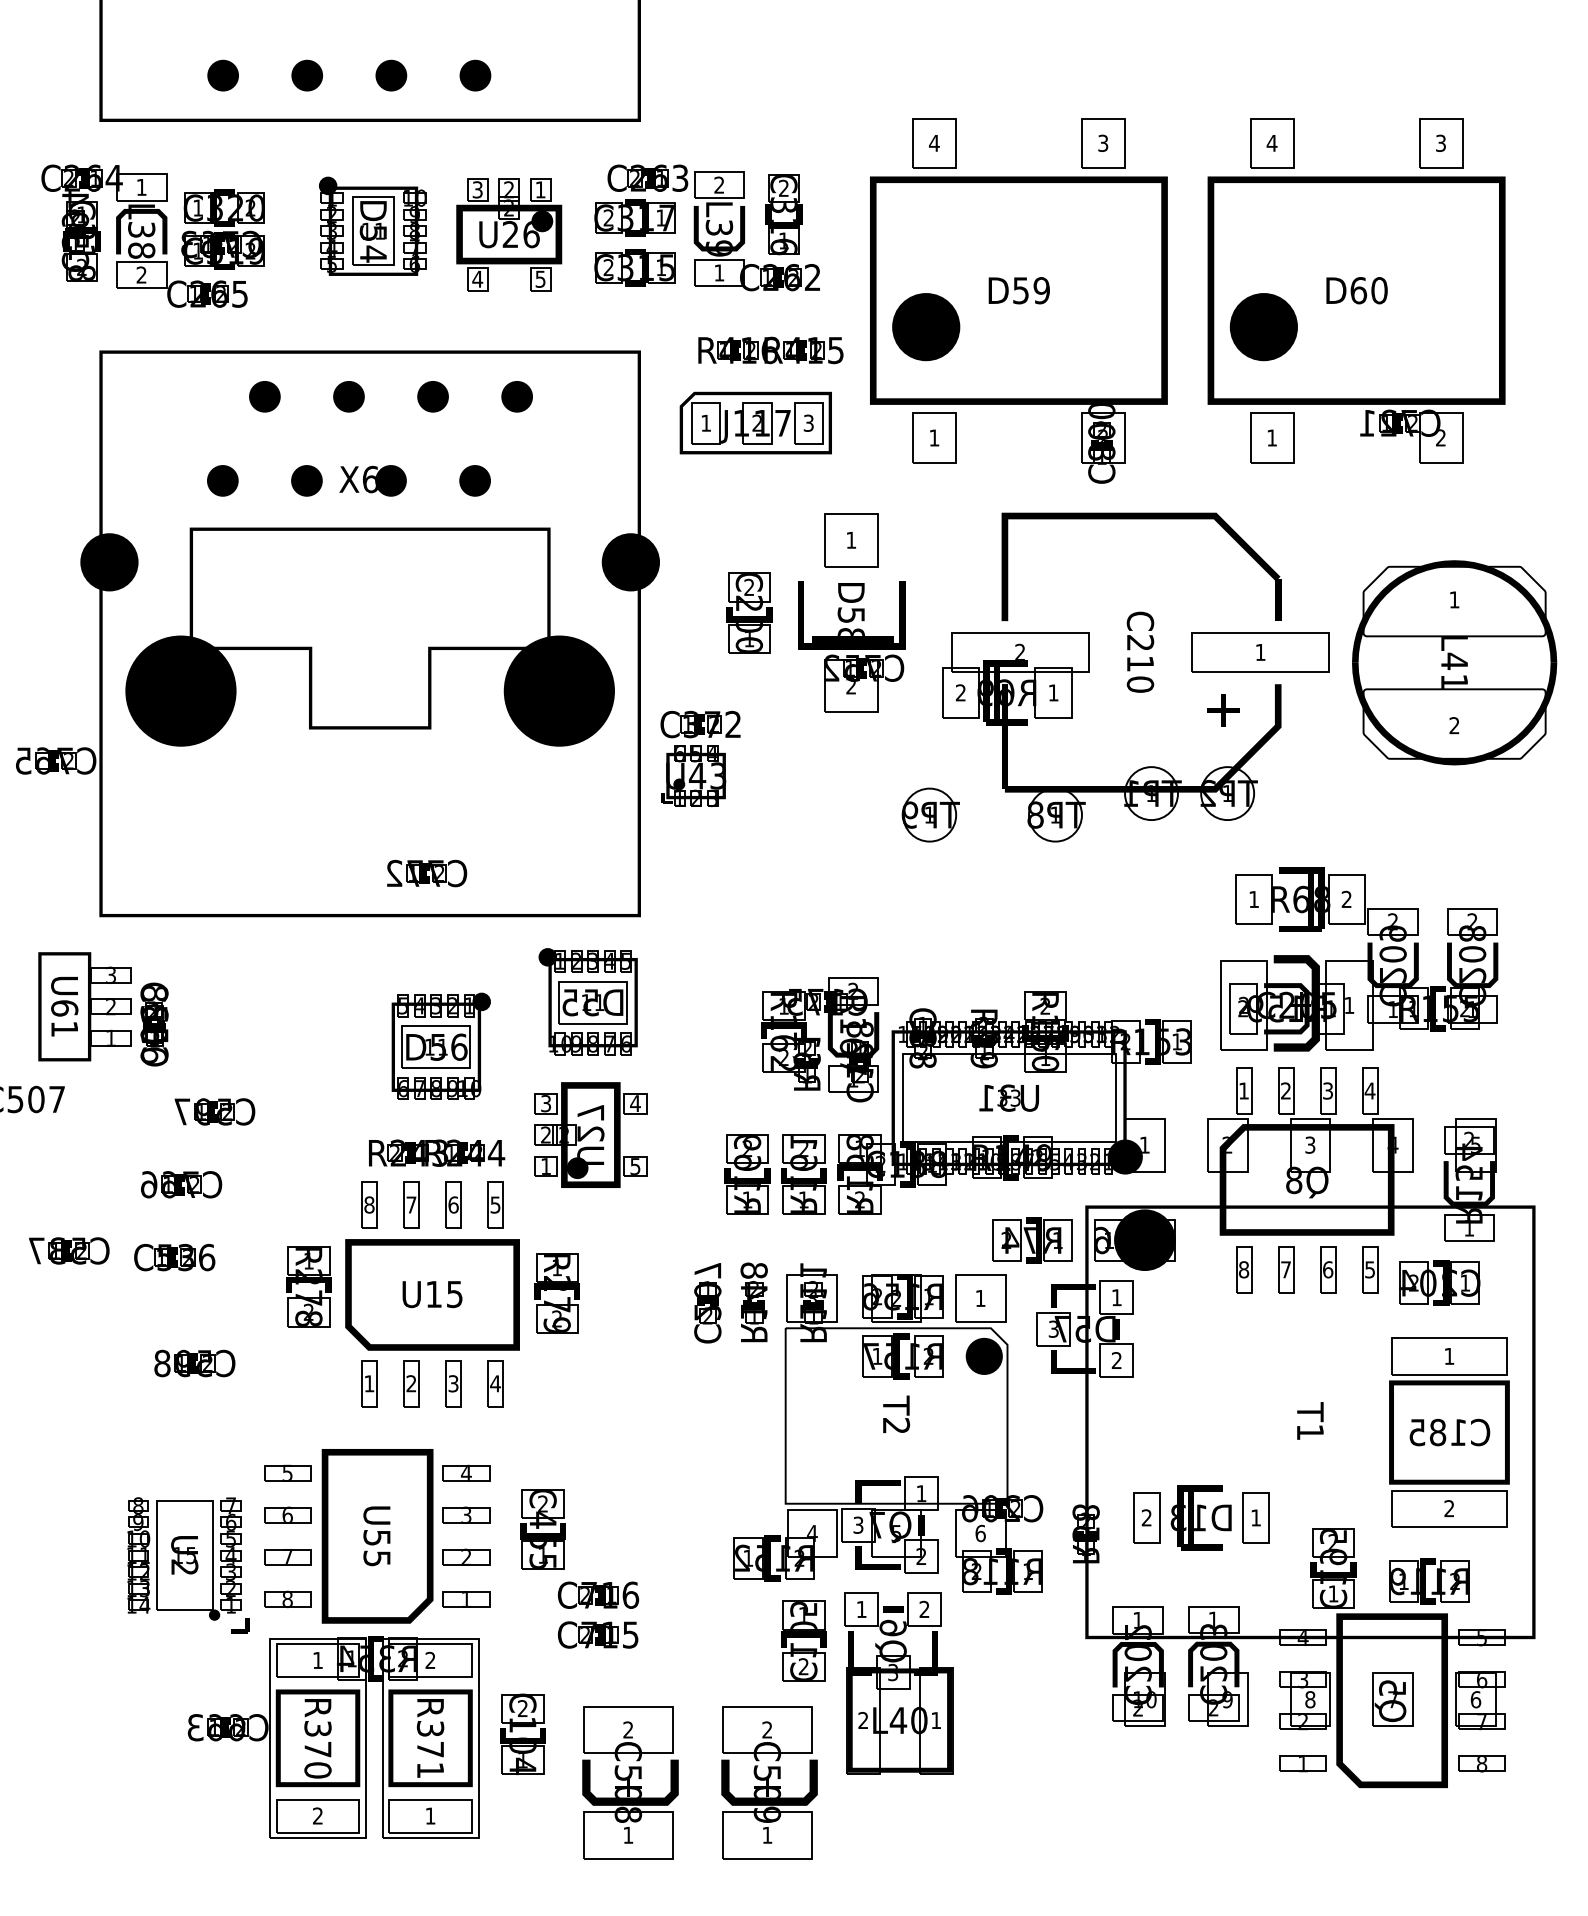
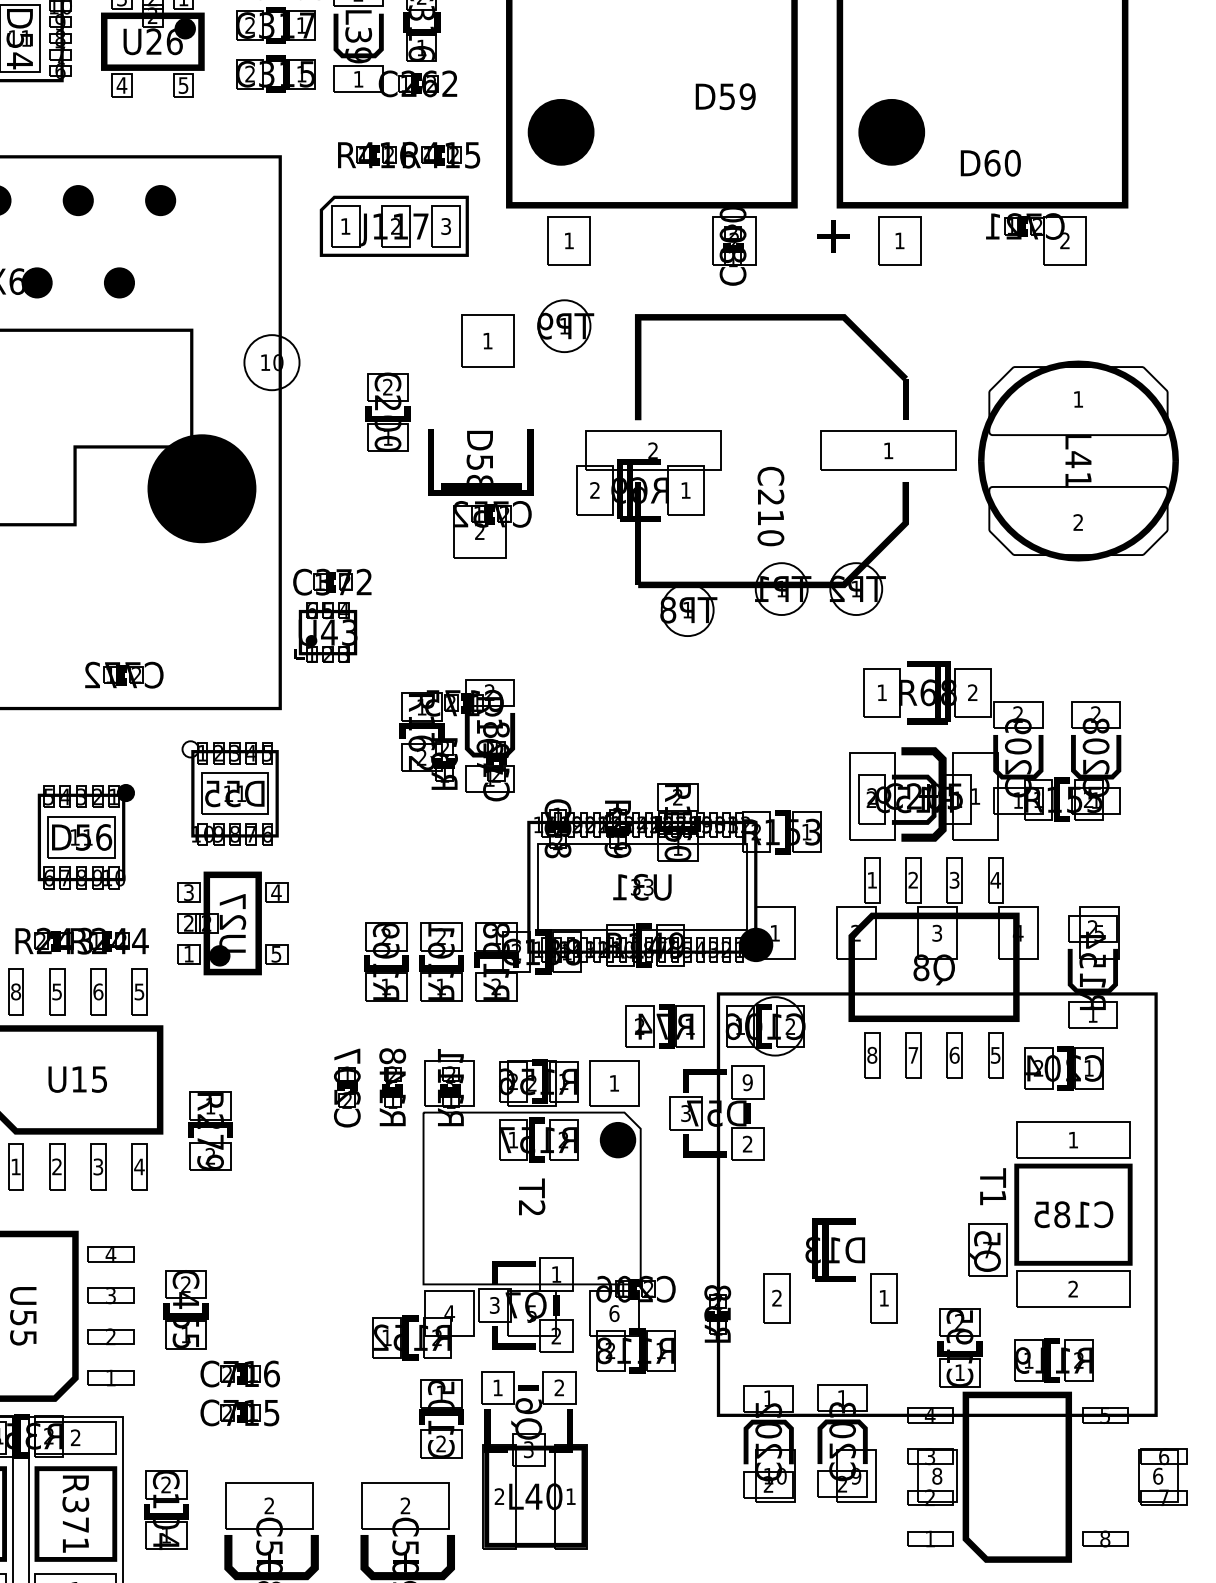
text: (1018, 290) -> (724, 96), moved
text: (1356, 290) -> (990, 163), moved
fill: (630, 562) -> (271, 362), removed
part: (851, 646) -> (480, 493), moved
text: (1140, 651) -> (770, 505), moved
part: (1223, 710) -> (833, 236), moved
part: (700, 758) -> (332, 615), moved
part: (930, 814) -> (565, 325), moved
part: (427, 873) -> (124, 675), moved
fill: (547, 957) -> (190, 749), removed
part: (820, 1039) -> (457, 739), moved
text: (411, 1204) -> (57, 991), 7 -> 5
fill: (1144, 1240) -> (774, 1026), removed
part: (556, 1293) -> (209, 1131), moved
text: (1116, 1297) -> (747, 1082), 1 -> 9
text: (1310, 1420) -> (993, 1186), moved
text: (1200, 1517) -> (834, 1249), moved
part: (1392, 1699) -> (987, 1249), moved
part: (1480, 1700) -> (1162, 1477), moved

